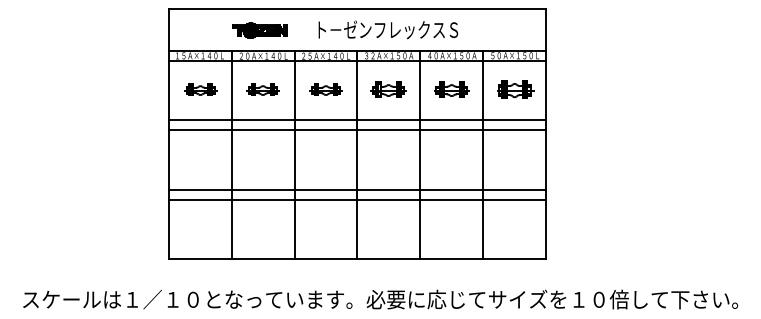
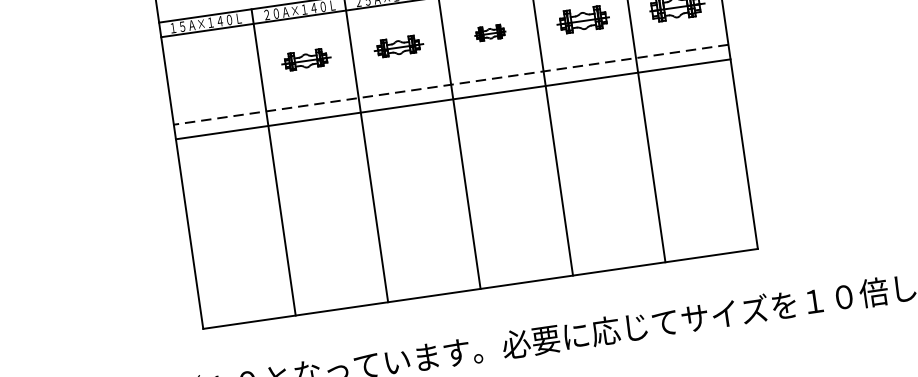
part: (200, 89) -> (214, 72), removed
part: (388, 89) -> (490, 32), size x0.6
line: (357, 120) -> (451, 84), solid -> dashed
line: (357, 189) -> (465, 186), removed
line: (357, 199) -> (467, 200), removed

